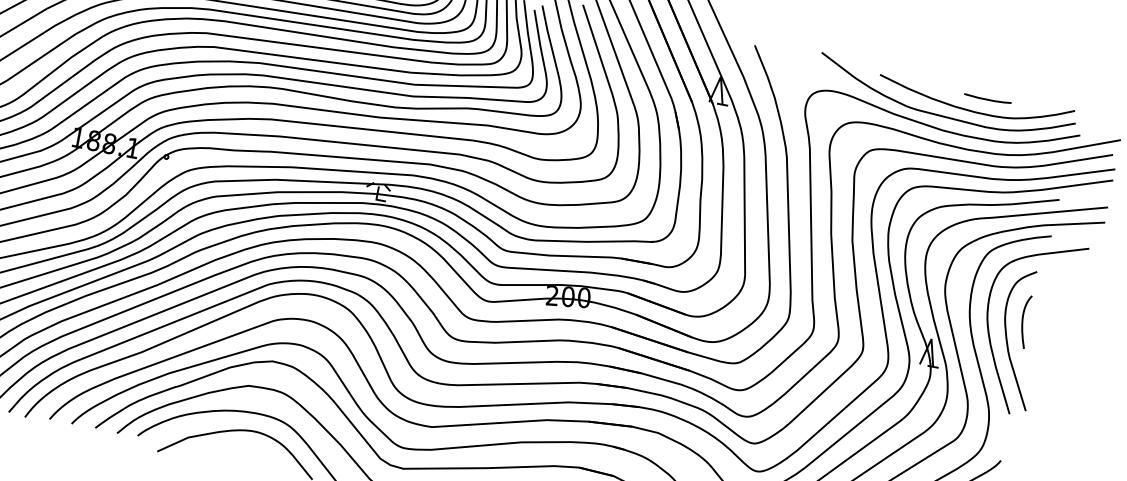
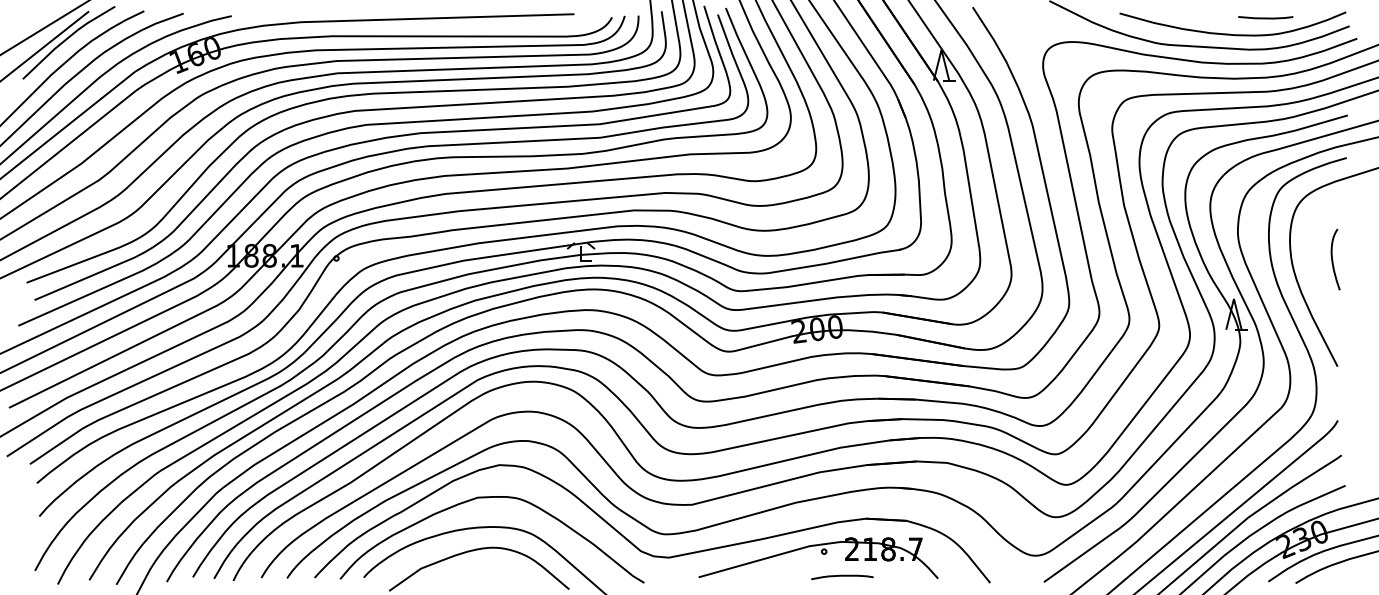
line: (987, 98) -> (1265, 17), moved
curve: (1007, 339) -> (1319, 283), removed

